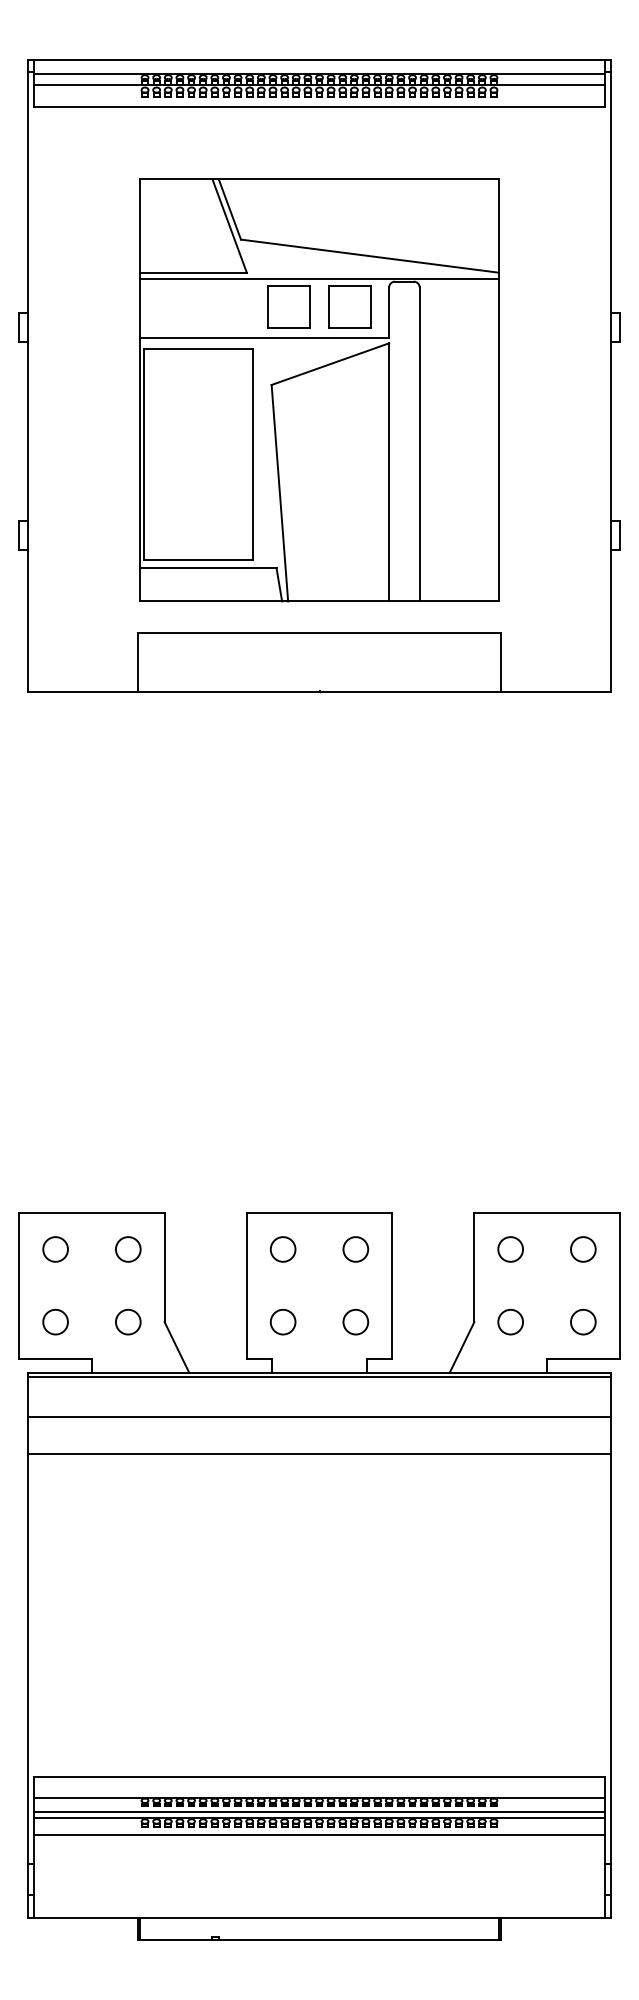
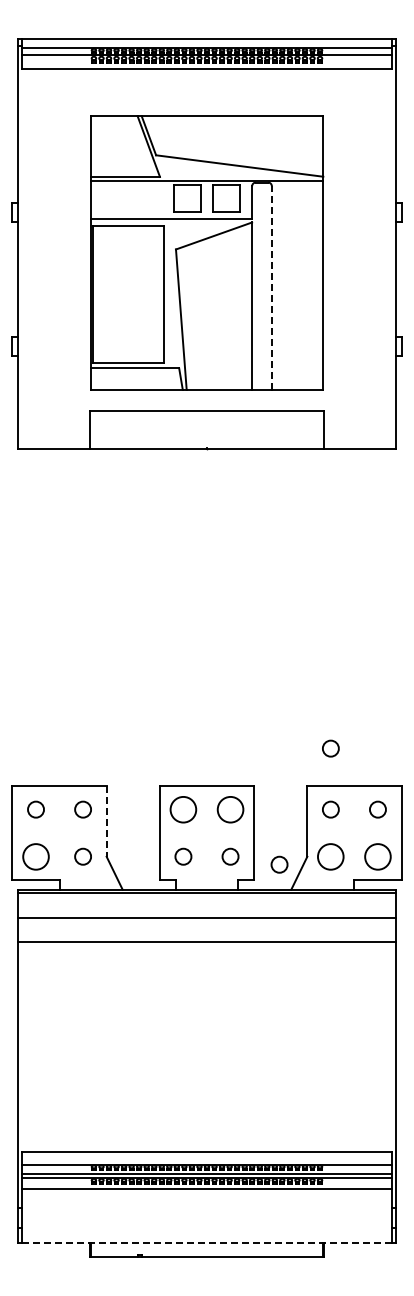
line: (419, 445) -> (271, 288), solid -> dashed
circle: (510, 1155) -> (330, 748), added
circle: (283, 1249) -> (183, 809), size x1.6
circle: (355, 1249) -> (230, 809), size x1.6
line: (164, 1267) -> (106, 821), solid -> dashed
circle: (54, 1321) -> (35, 856), size x1.6
circle: (510, 1321) -> (330, 856), size x1.6
circle: (582, 1321) -> (377, 856), size x1.6
circle: (431, 1334) -> (279, 864), added
line: (320, 1917) -> (207, 1242), solid -> dashed

